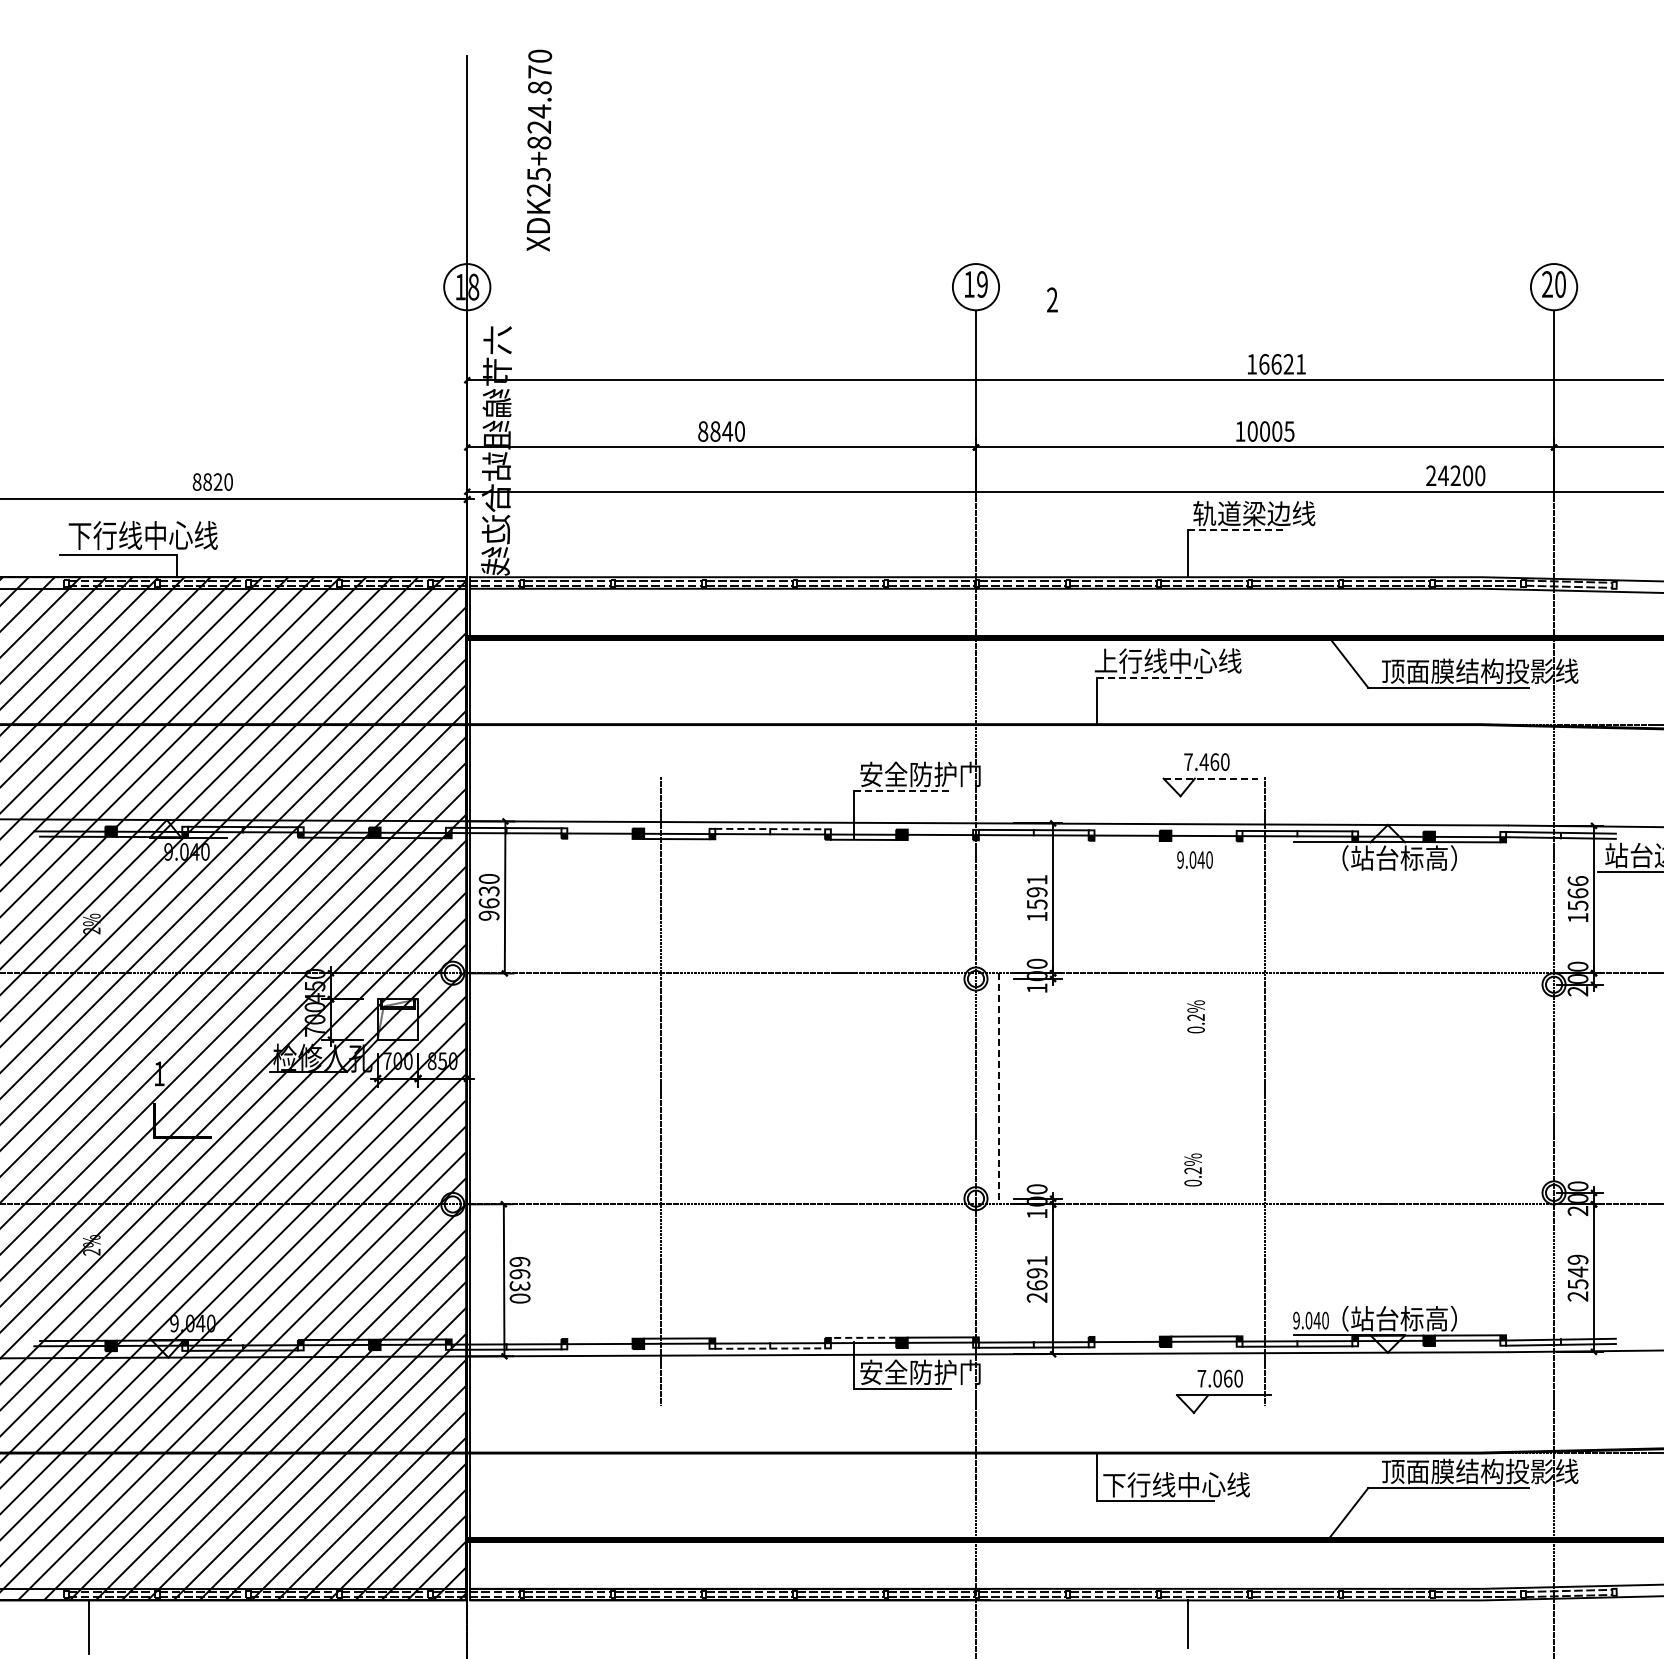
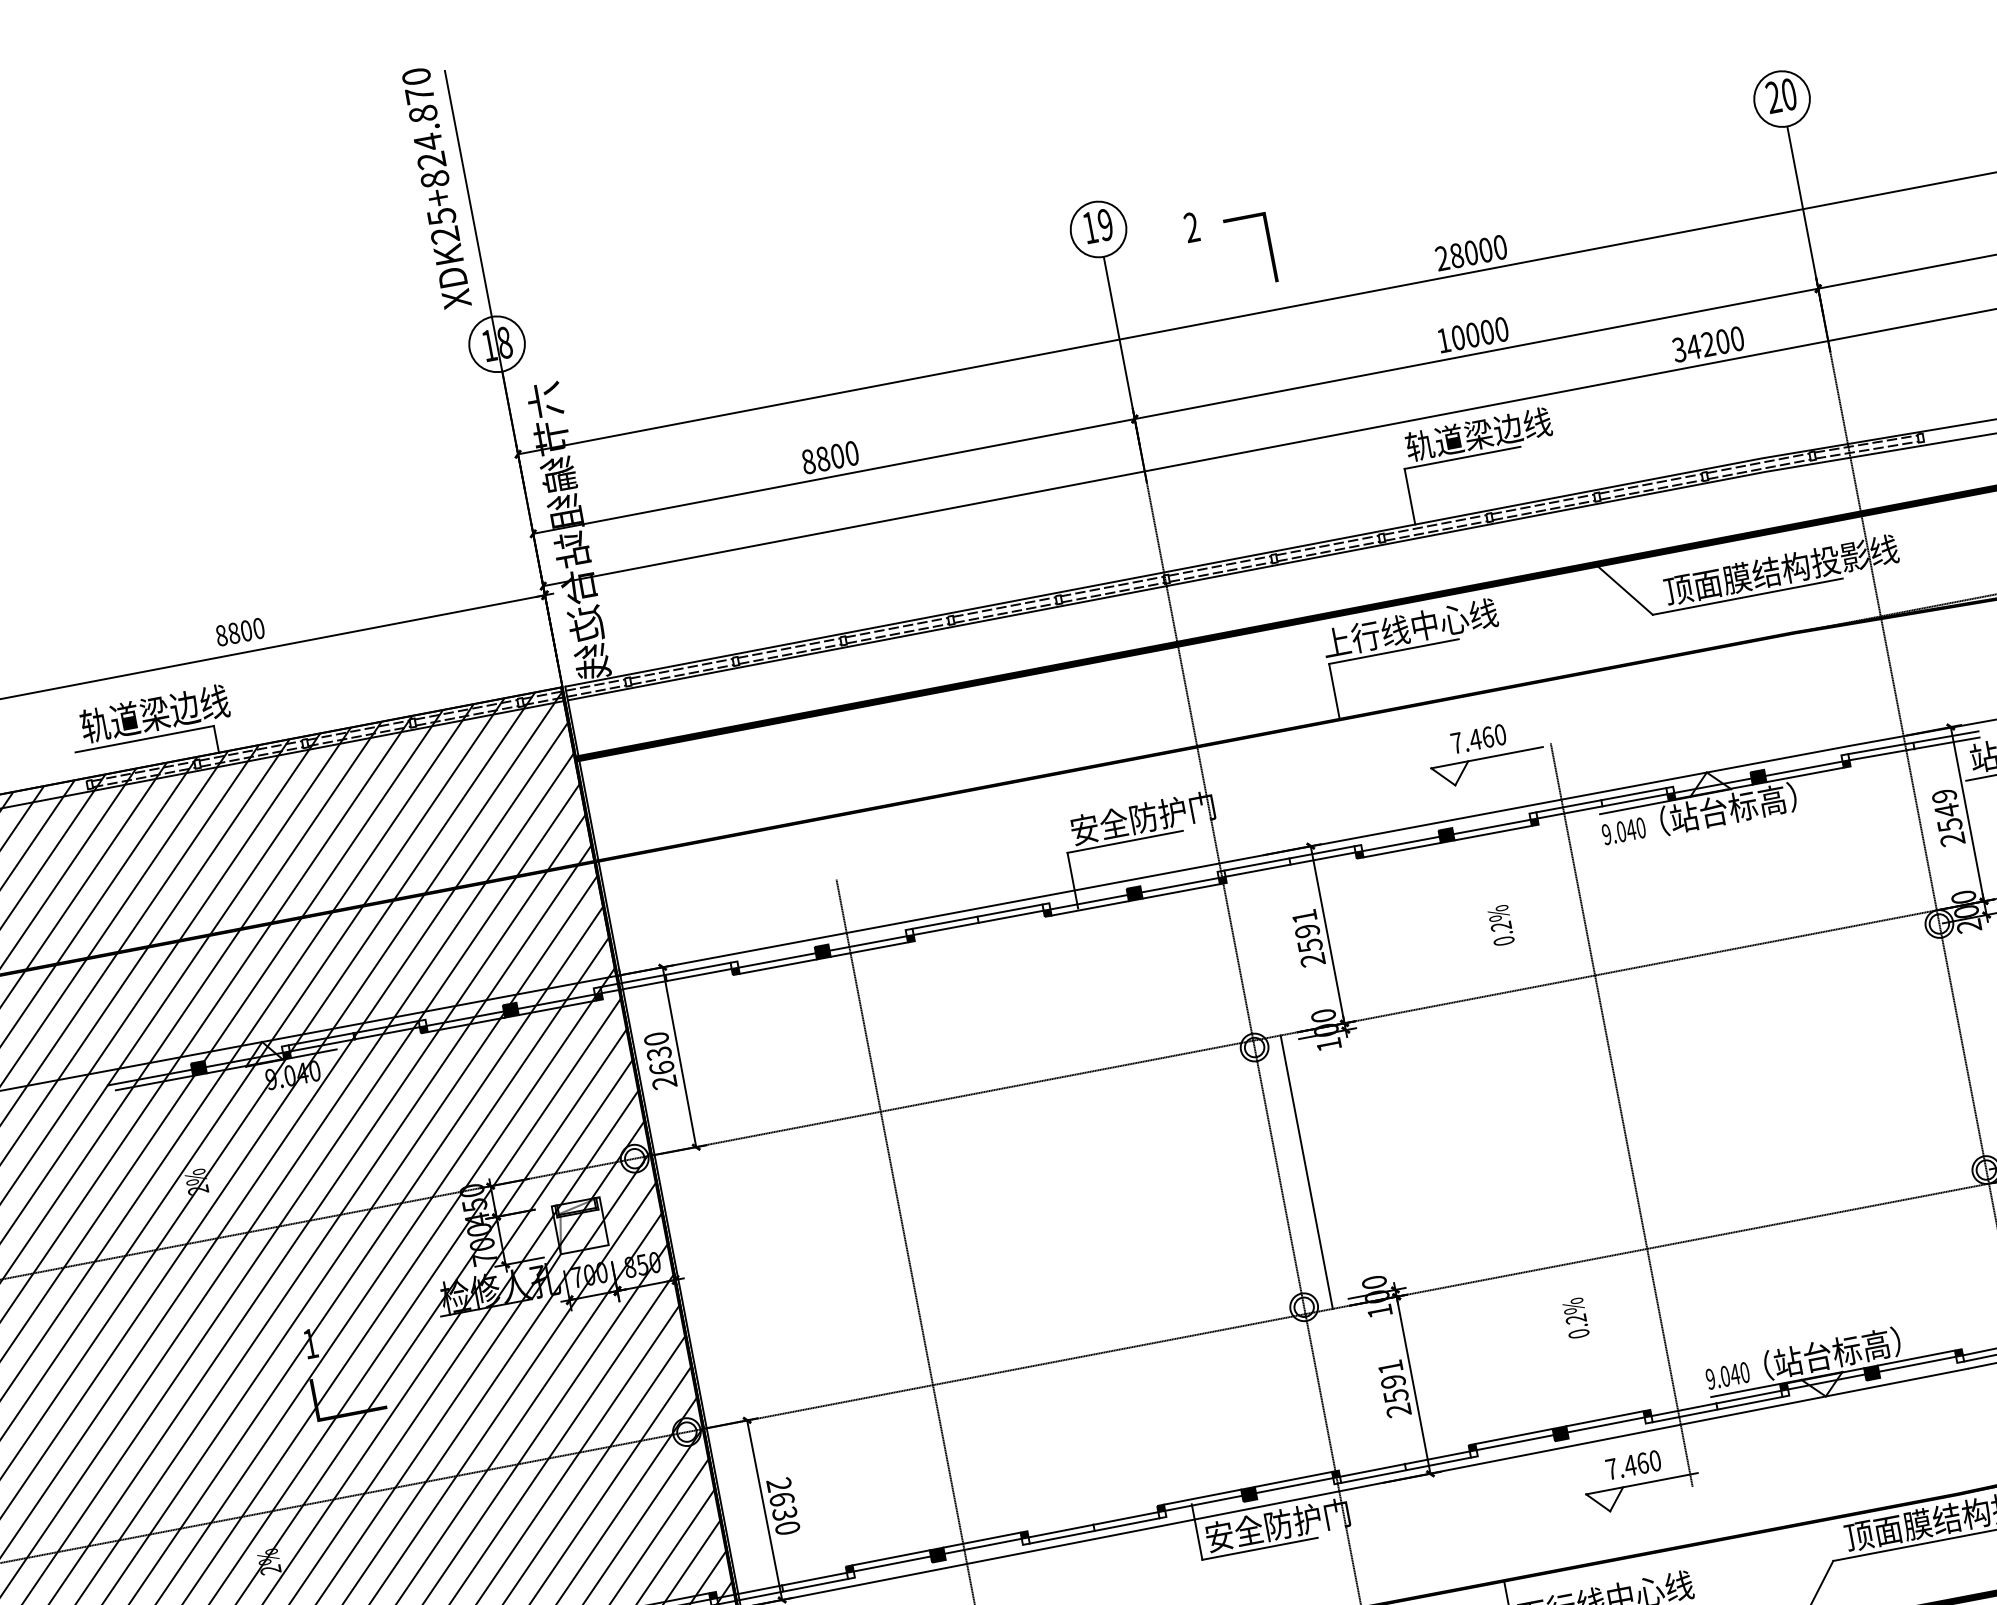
text: (539, 150) -> (436, 188), moved
line: (1112, 328) -> (1269, 247), added
text: (1276, 363) -> (1471, 251), 16621 -> 28000
text: (727, 431) -> (837, 456), 8840 -> 8800
text: (1289, 431) -> (1501, 329), 10005 -> 10000
text: (1431, 476) -> (1679, 350), 24200 -> 34200
text: (217, 481) -> (245, 630), 8820 -> 8800
line: (1237, 530) -> (1462, 458), dashed -> solid
text: (142, 535) -> (169, 711), 下行线中心线 -> 轨道梁边线
line: (1151, 677) -> (1394, 651), dashed -> solid
line: (1211, 778) -> (1487, 757), dashed -> solid
line: (902, 791) -> (1125, 842), dashed -> solid
line: (770, 829) -> (977, 917), dashed -> solid
line: (599, 838) -> (777, 966), added
line: (940, 840) -> (1181, 891), added
line: (1126, 840) -> (1401, 849), added
line: (1203, 841) -> (1492, 833), added
text: (1194, 859) -> (1623, 830), moved
text: (1577, 899) -> (1947, 817), 1566 -> 2549
text: (489, 915) -> (665, 1082), 9630 -> 2630
text: (1036, 916) -> (1312, 959), 1591 -> 2591
text: (1195, 1016) -> (1500, 925), moved
line: (999, 1088) -> (1307, 1171), dashed -> solid
text: (1192, 1169) -> (1575, 1317), moved
text: (519, 1261) -> (778, 1484), 6630 -> 2630
text: (1036, 1285) -> (1395, 1396), 2691 -> 2591
line: (1126, 1336) -> (1513, 1436), added
line: (863, 1337) -> (1202, 1496), dashed -> solid
line: (599, 1338) -> (890, 1557), added
line: (770, 1348) -> (1095, 1530), dashed -> solid
text: (1217, 1378) -> (1630, 1465), 7.060 -> 7.460

